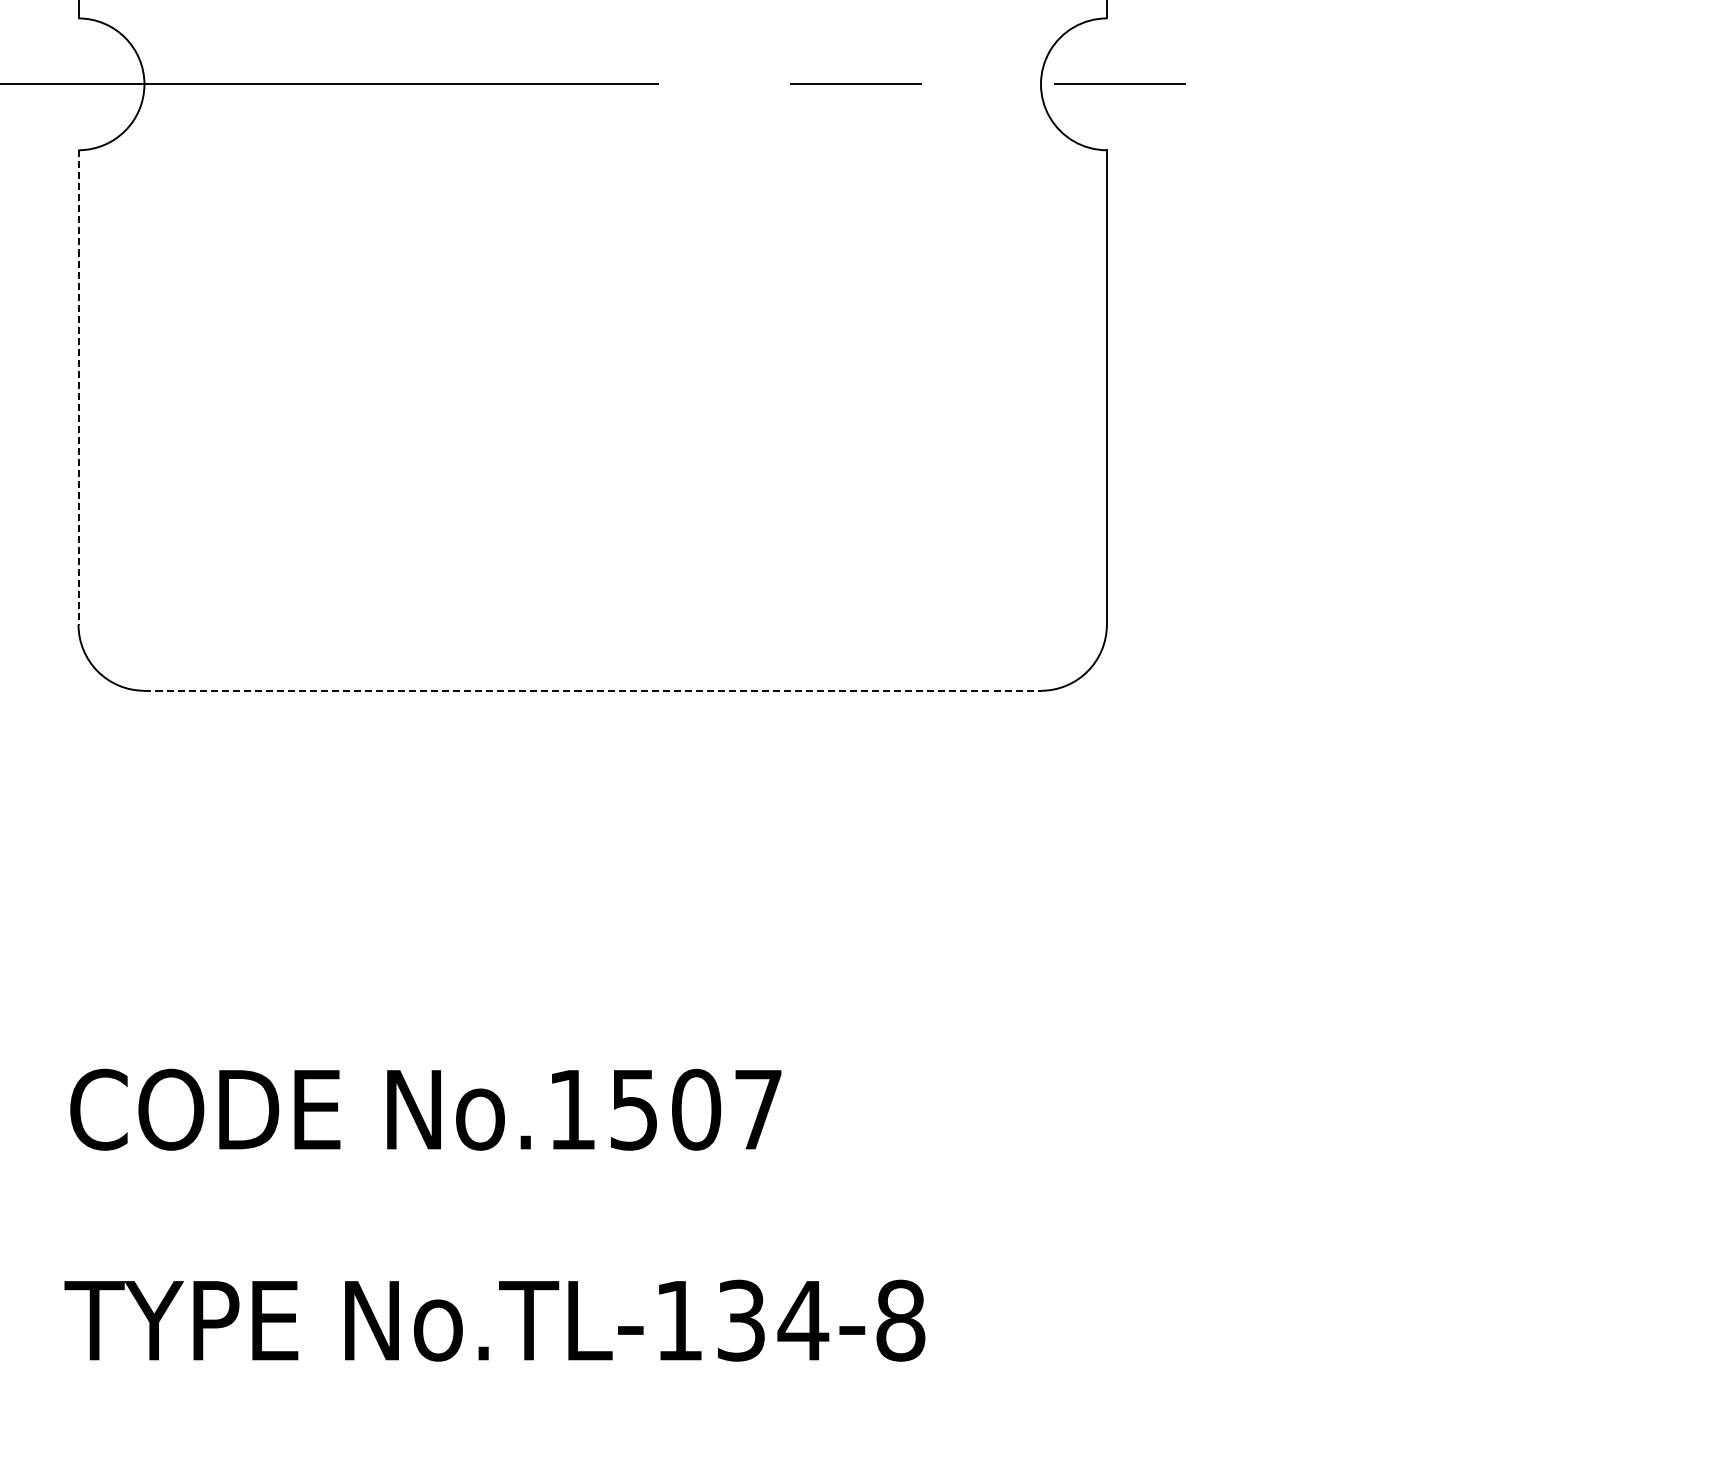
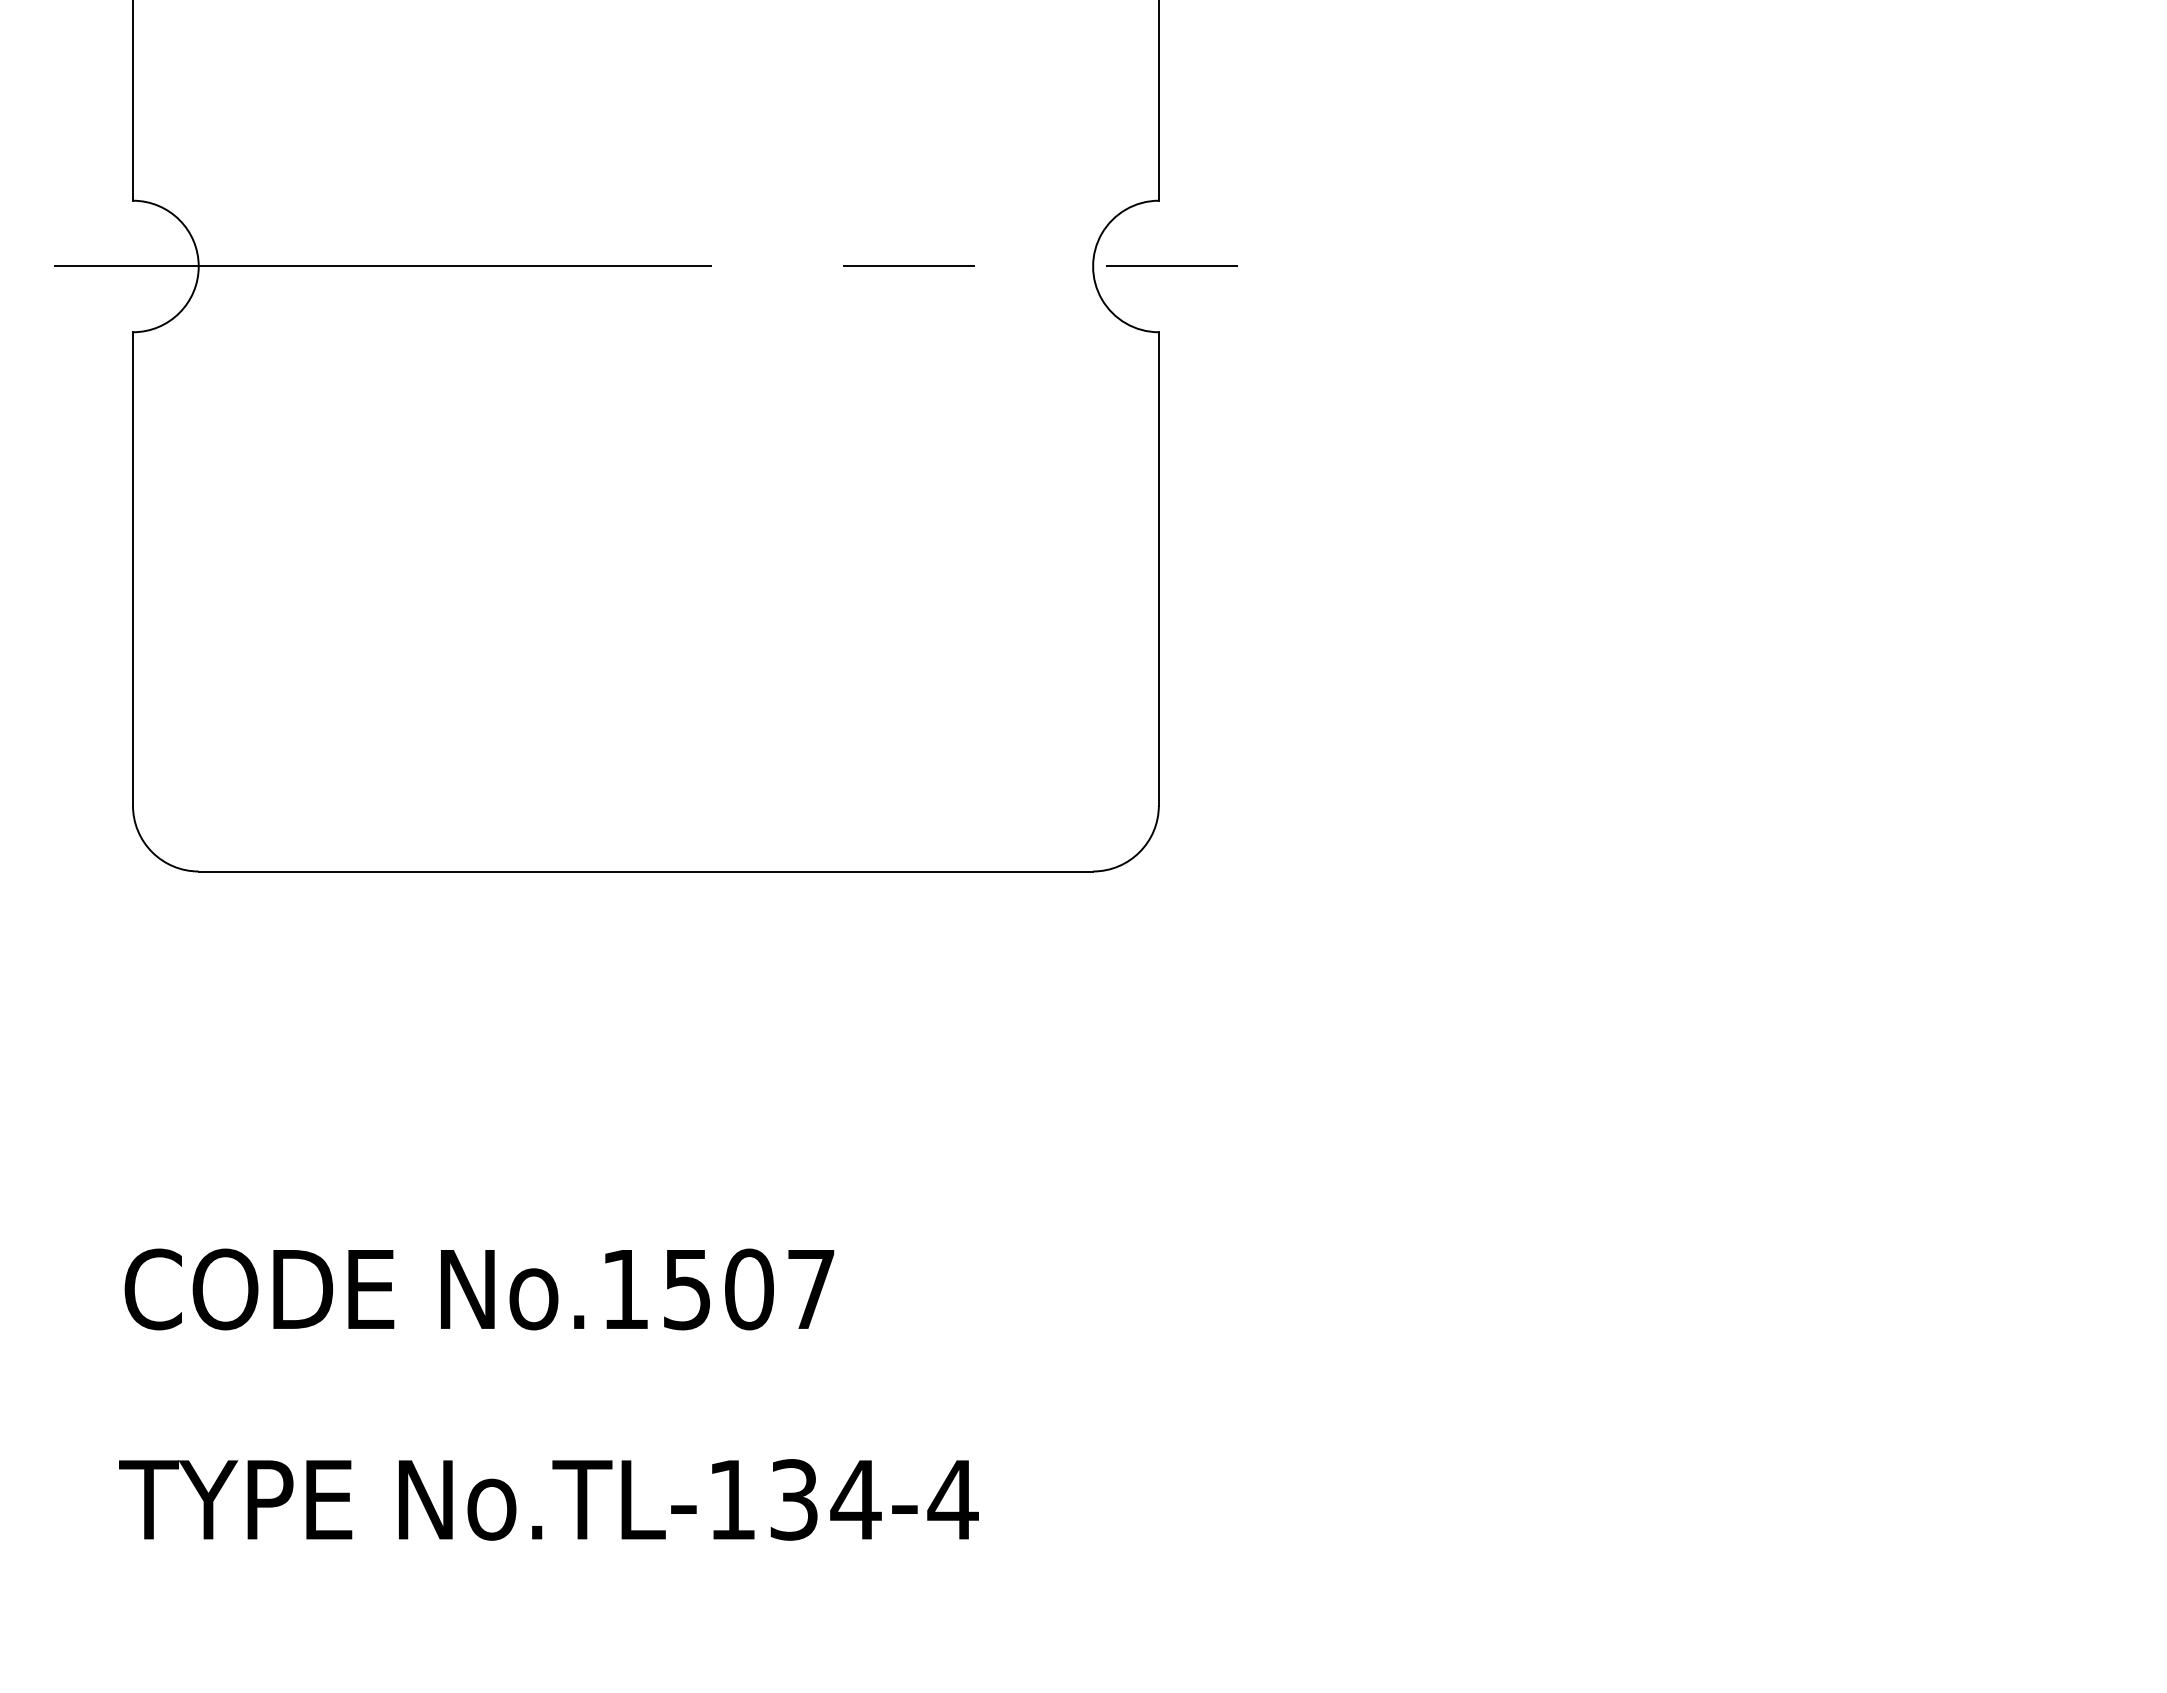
line: (78, 388) -> (132, 569), dashed -> solid
line: (593, 690) -> (646, 871), dashed -> solid
text: (900, 1320) -> (952, 1499), No.TL-134-8 -> No.TL-134-4

